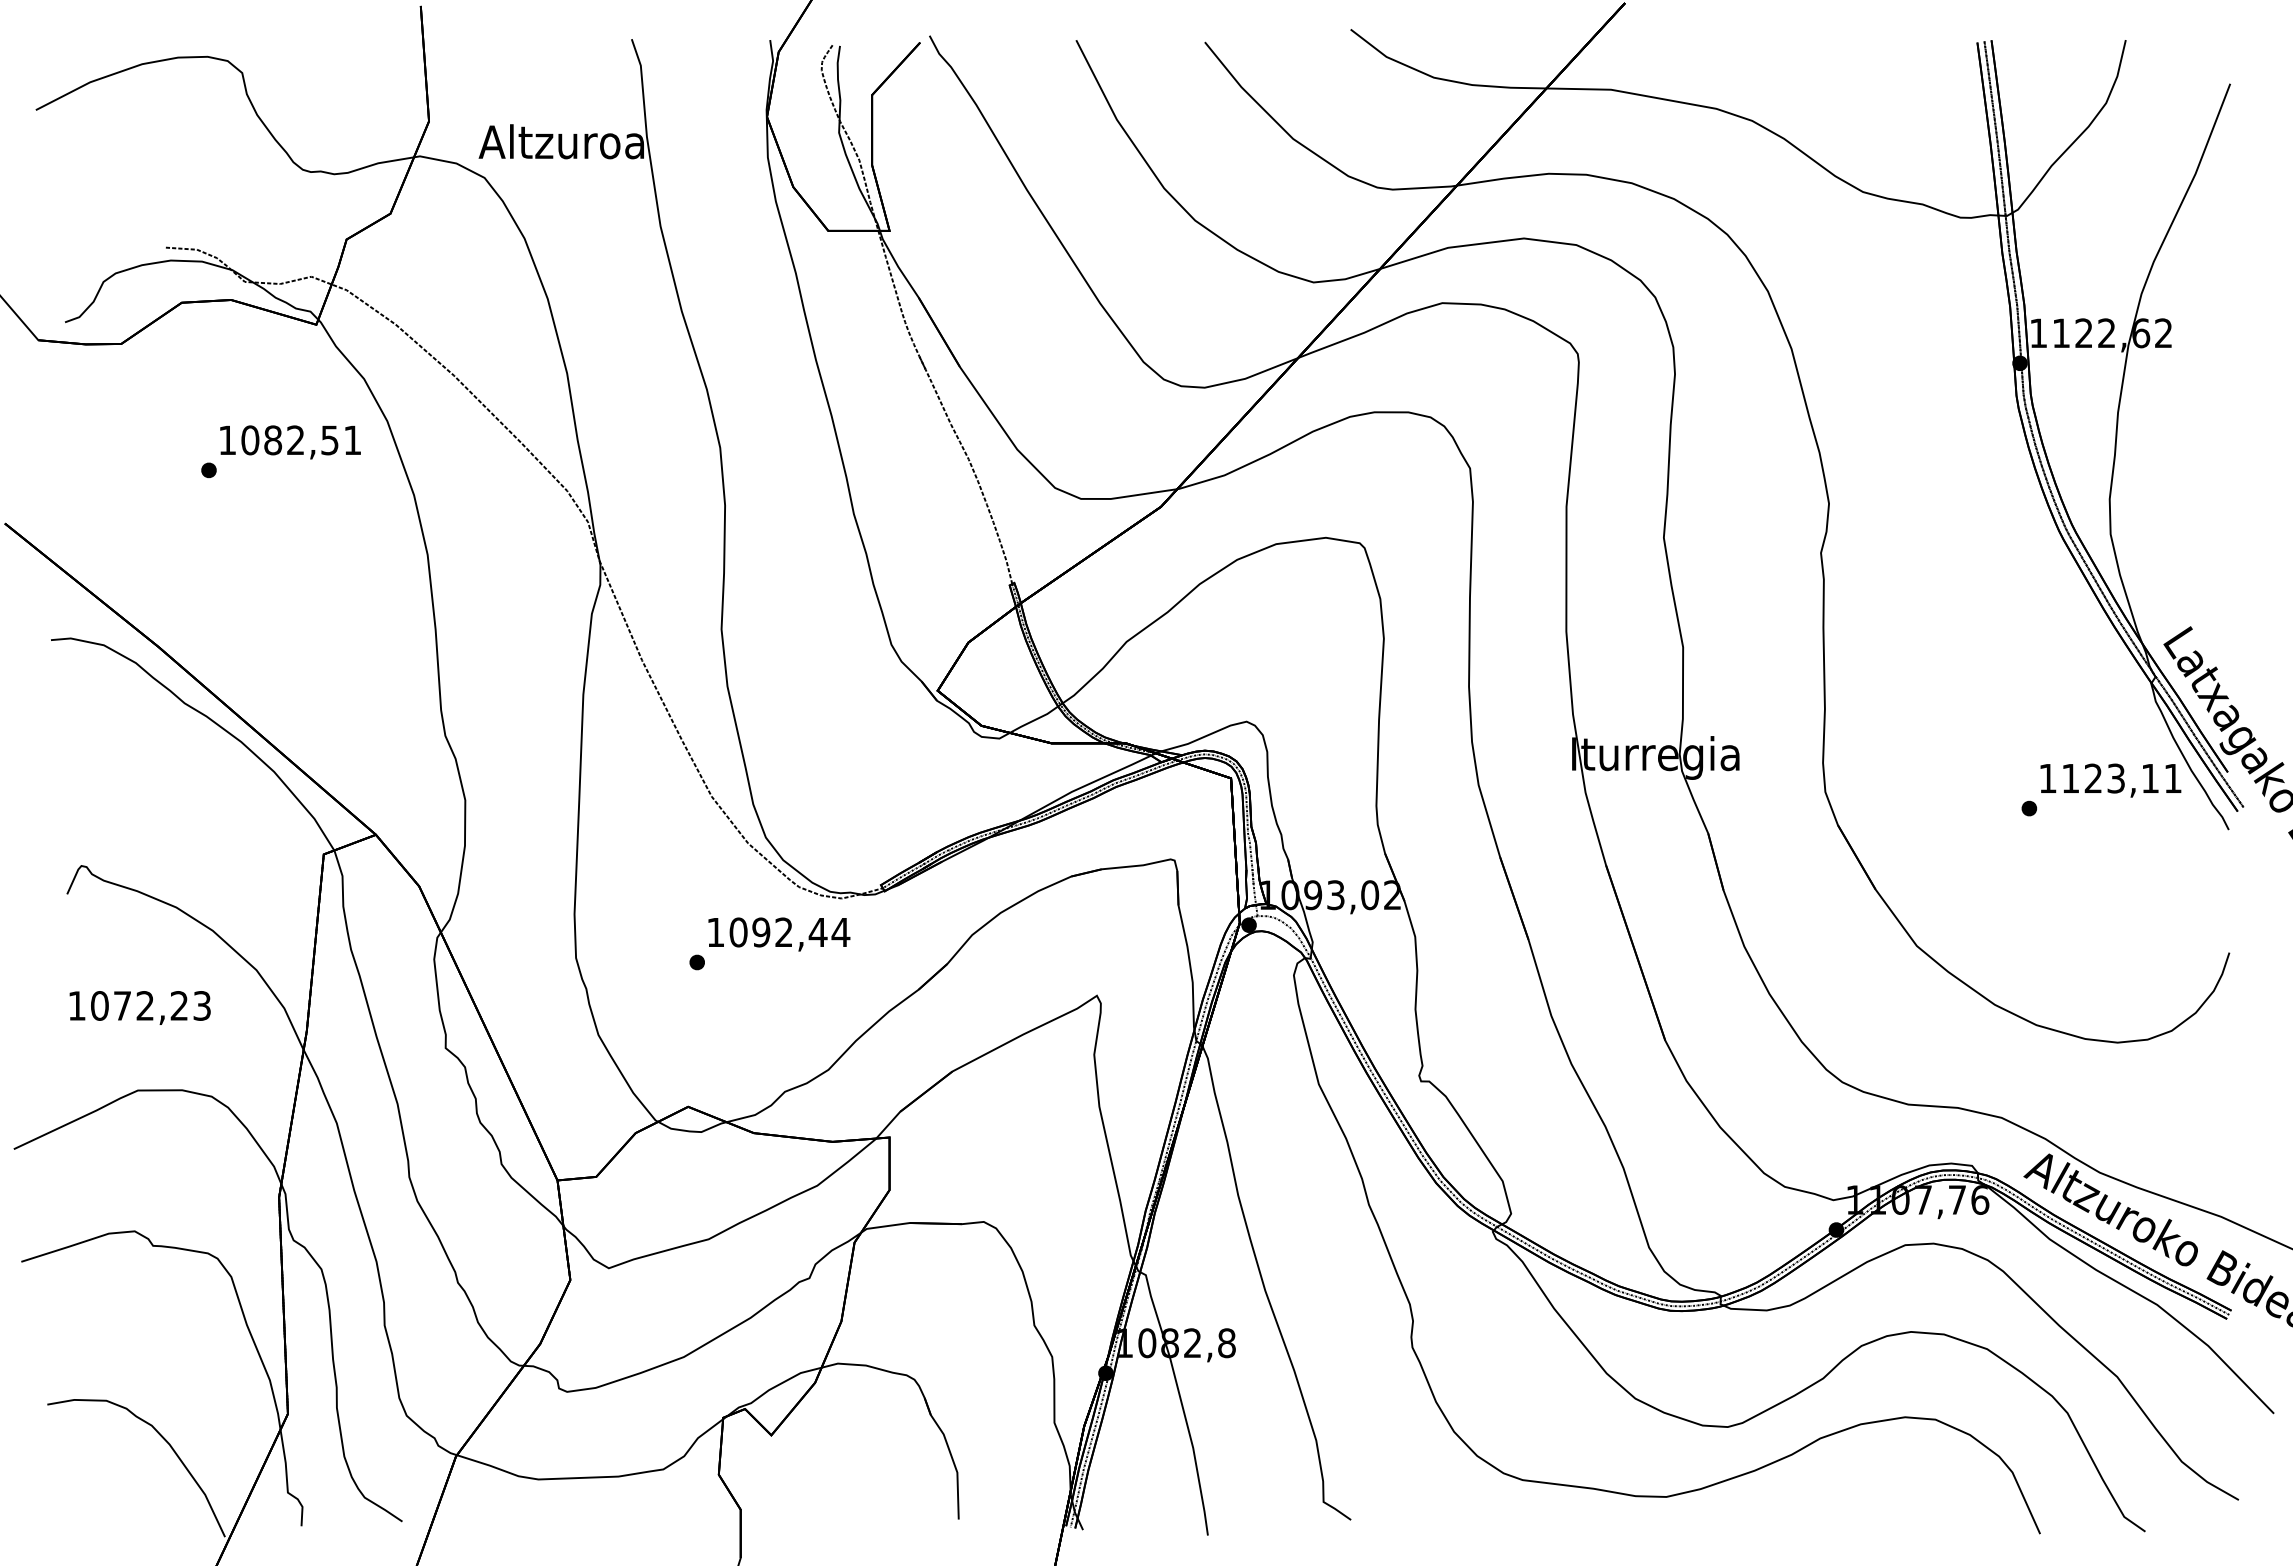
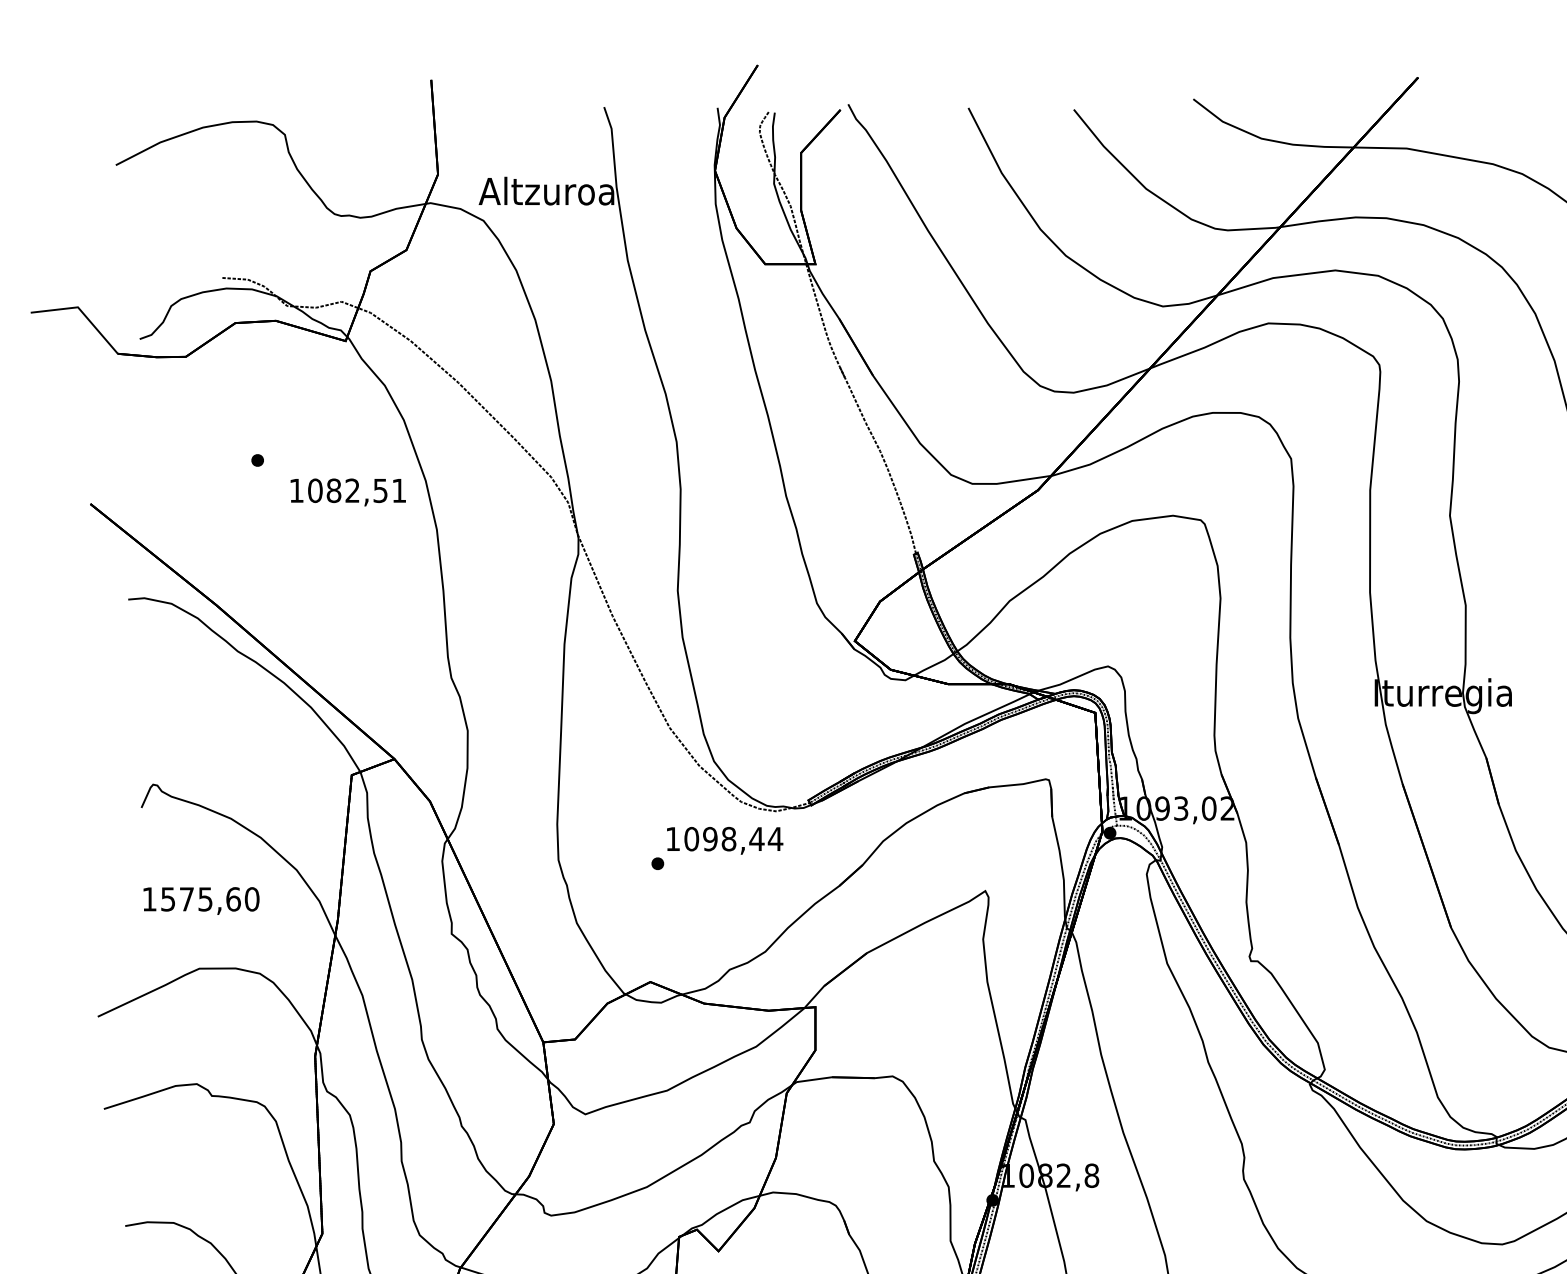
text: (290, 442) -> (348, 492), moved
text: (784, 932) -> (729, 839), 1092,44 -> 1098,44
text: (151, 1005) -> (210, 899), 1072,23 -> 1575,60

